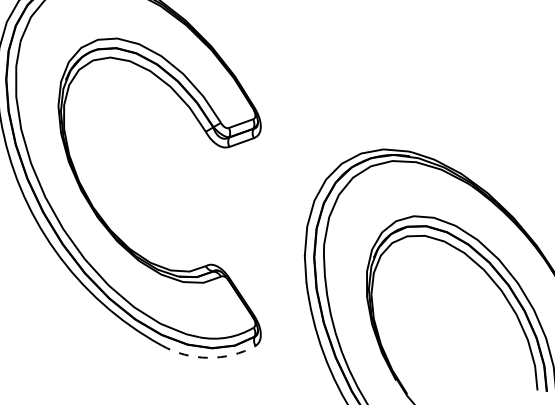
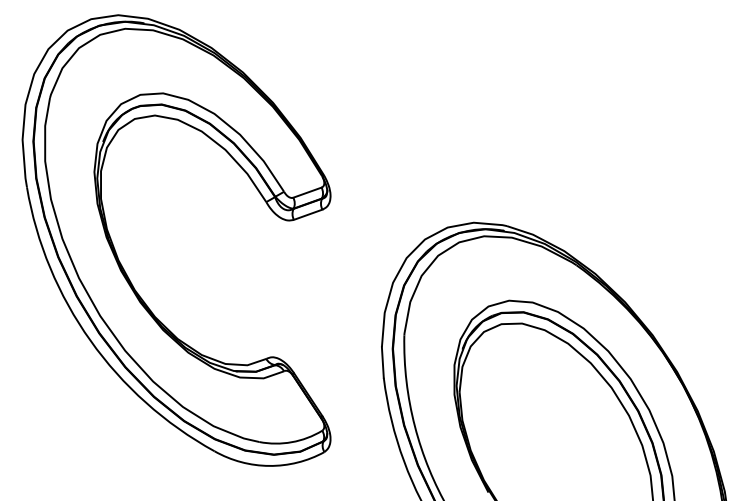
arc: (208, 357) -> (269, 465), dashed -> solid

